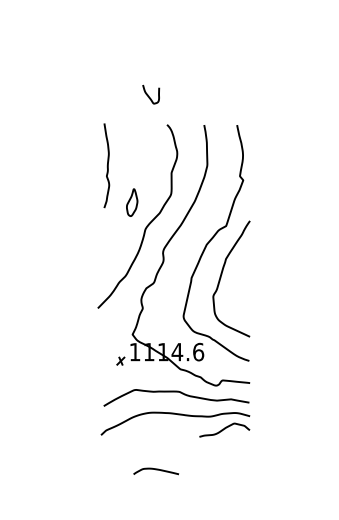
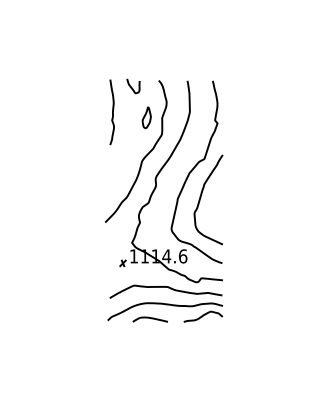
curve: (149, 96) -> (132, 87), moved
part: (131, 202) -> (146, 117), moved
curve: (155, 469) -> (149, 318), moved

